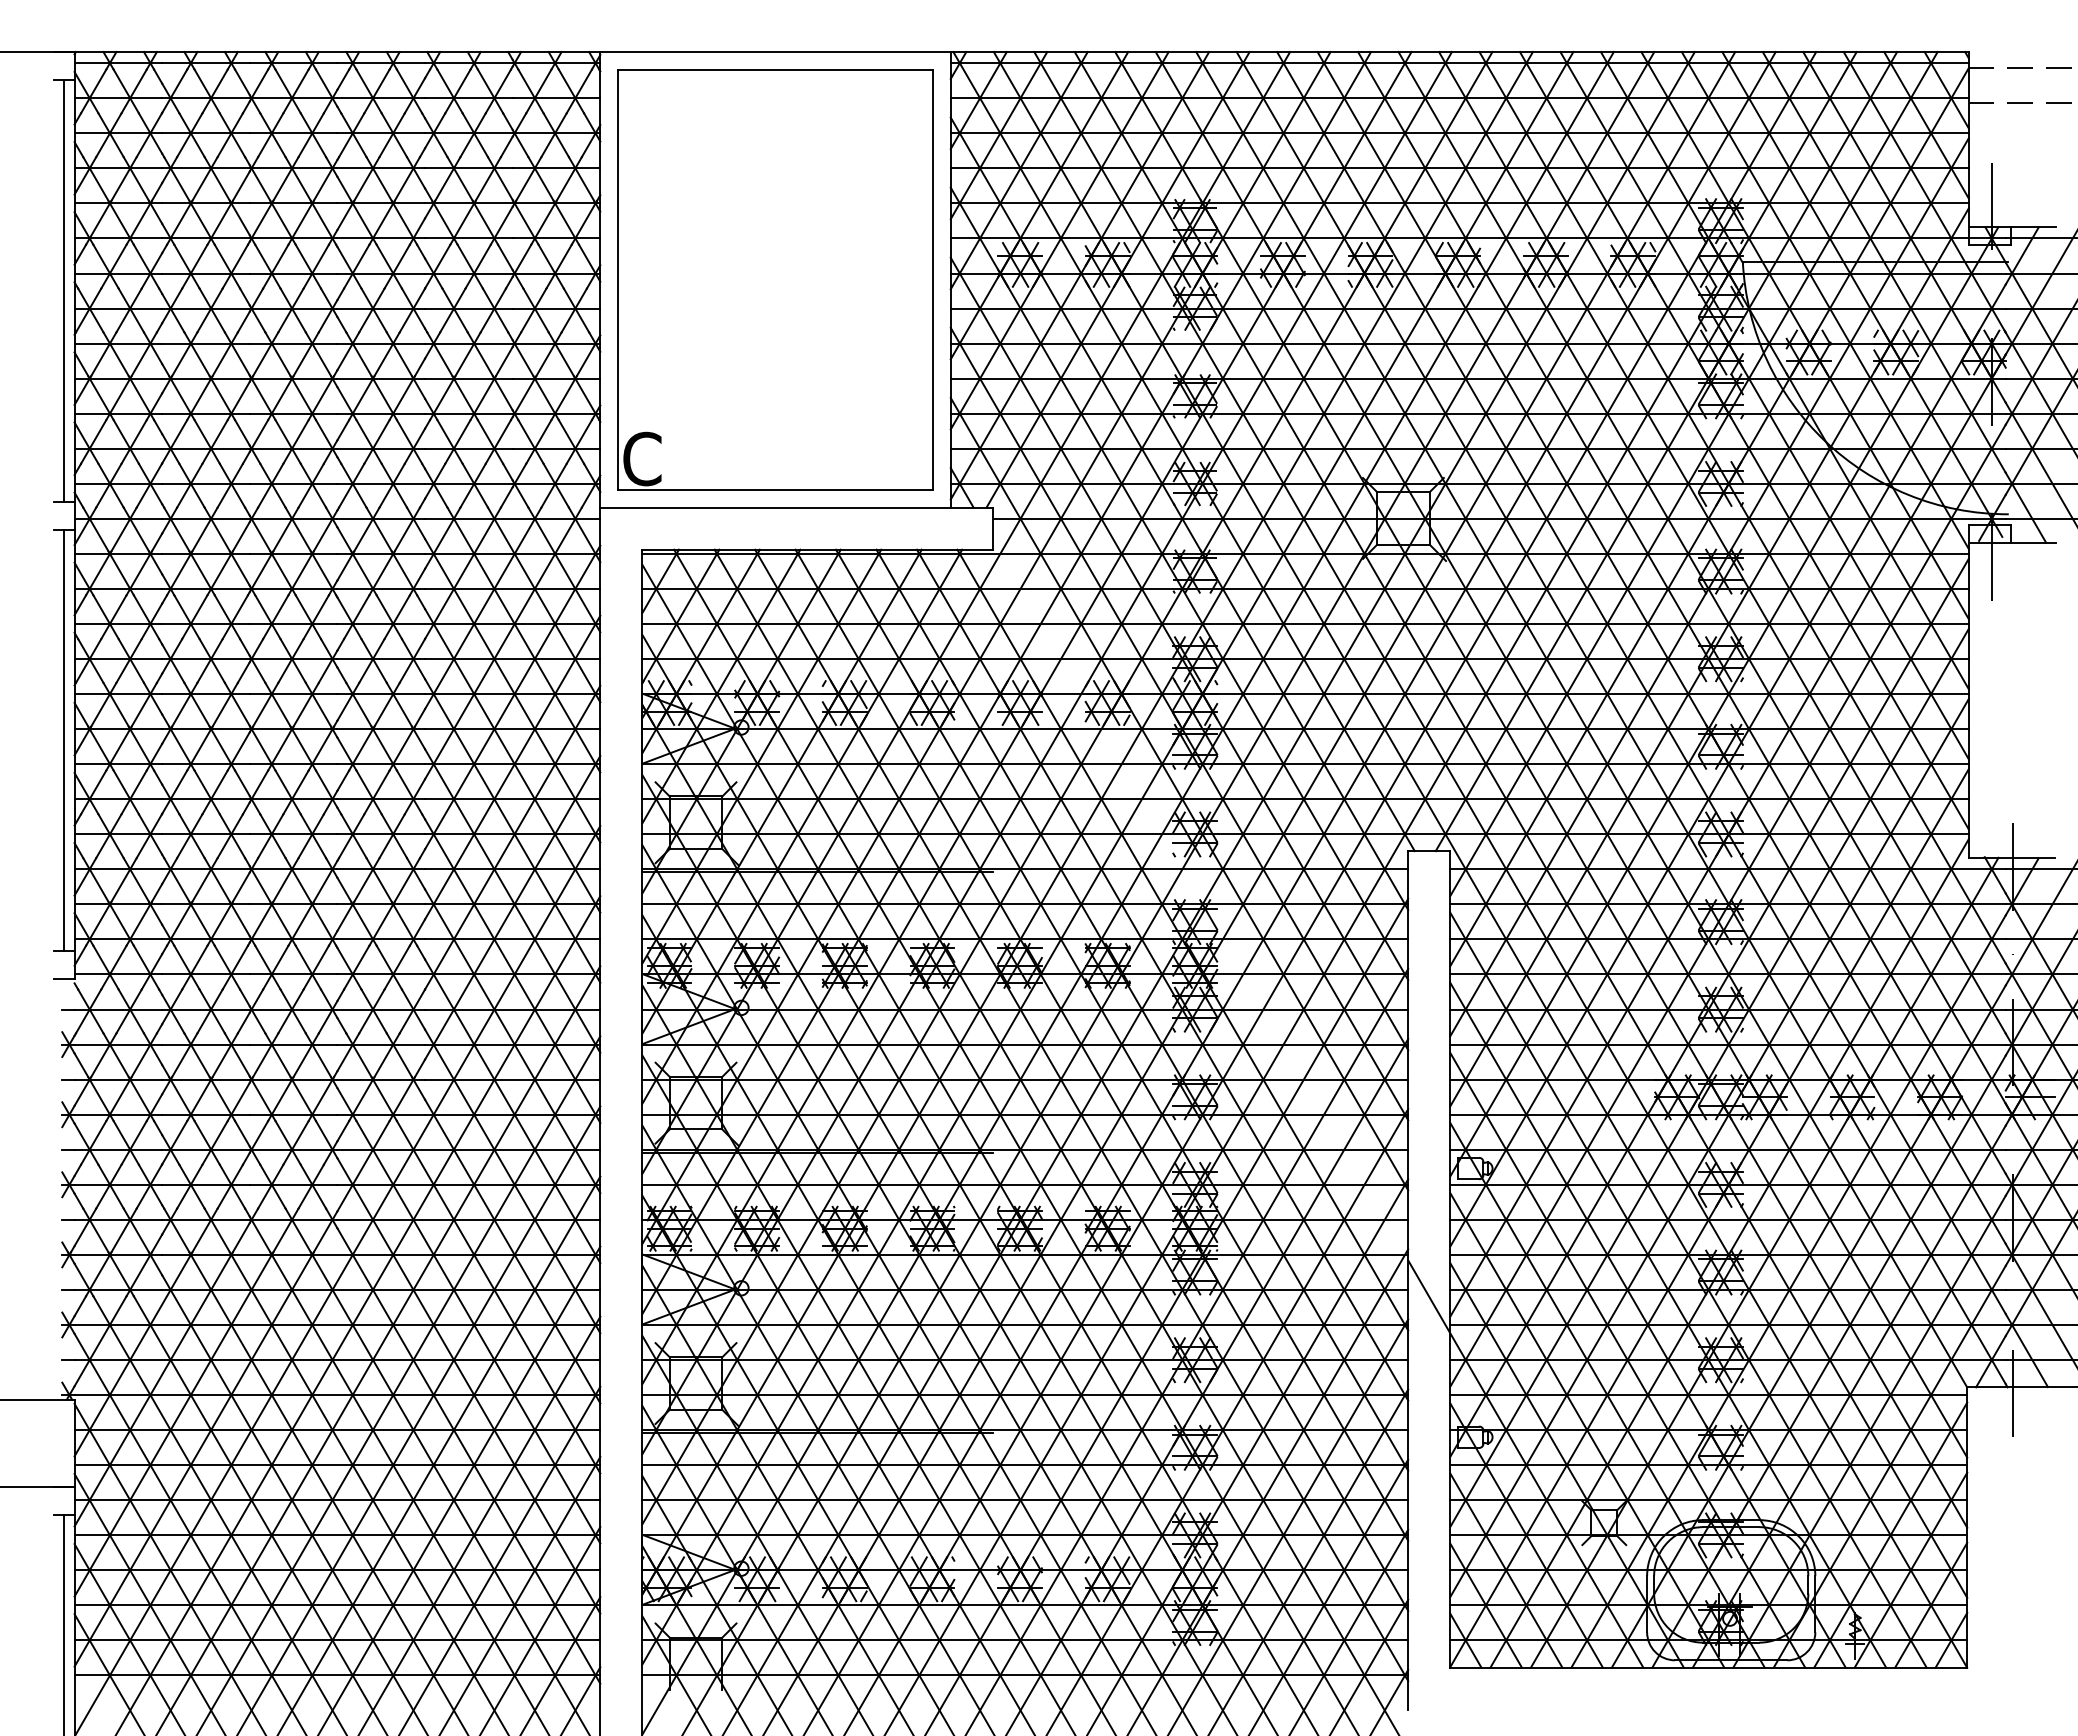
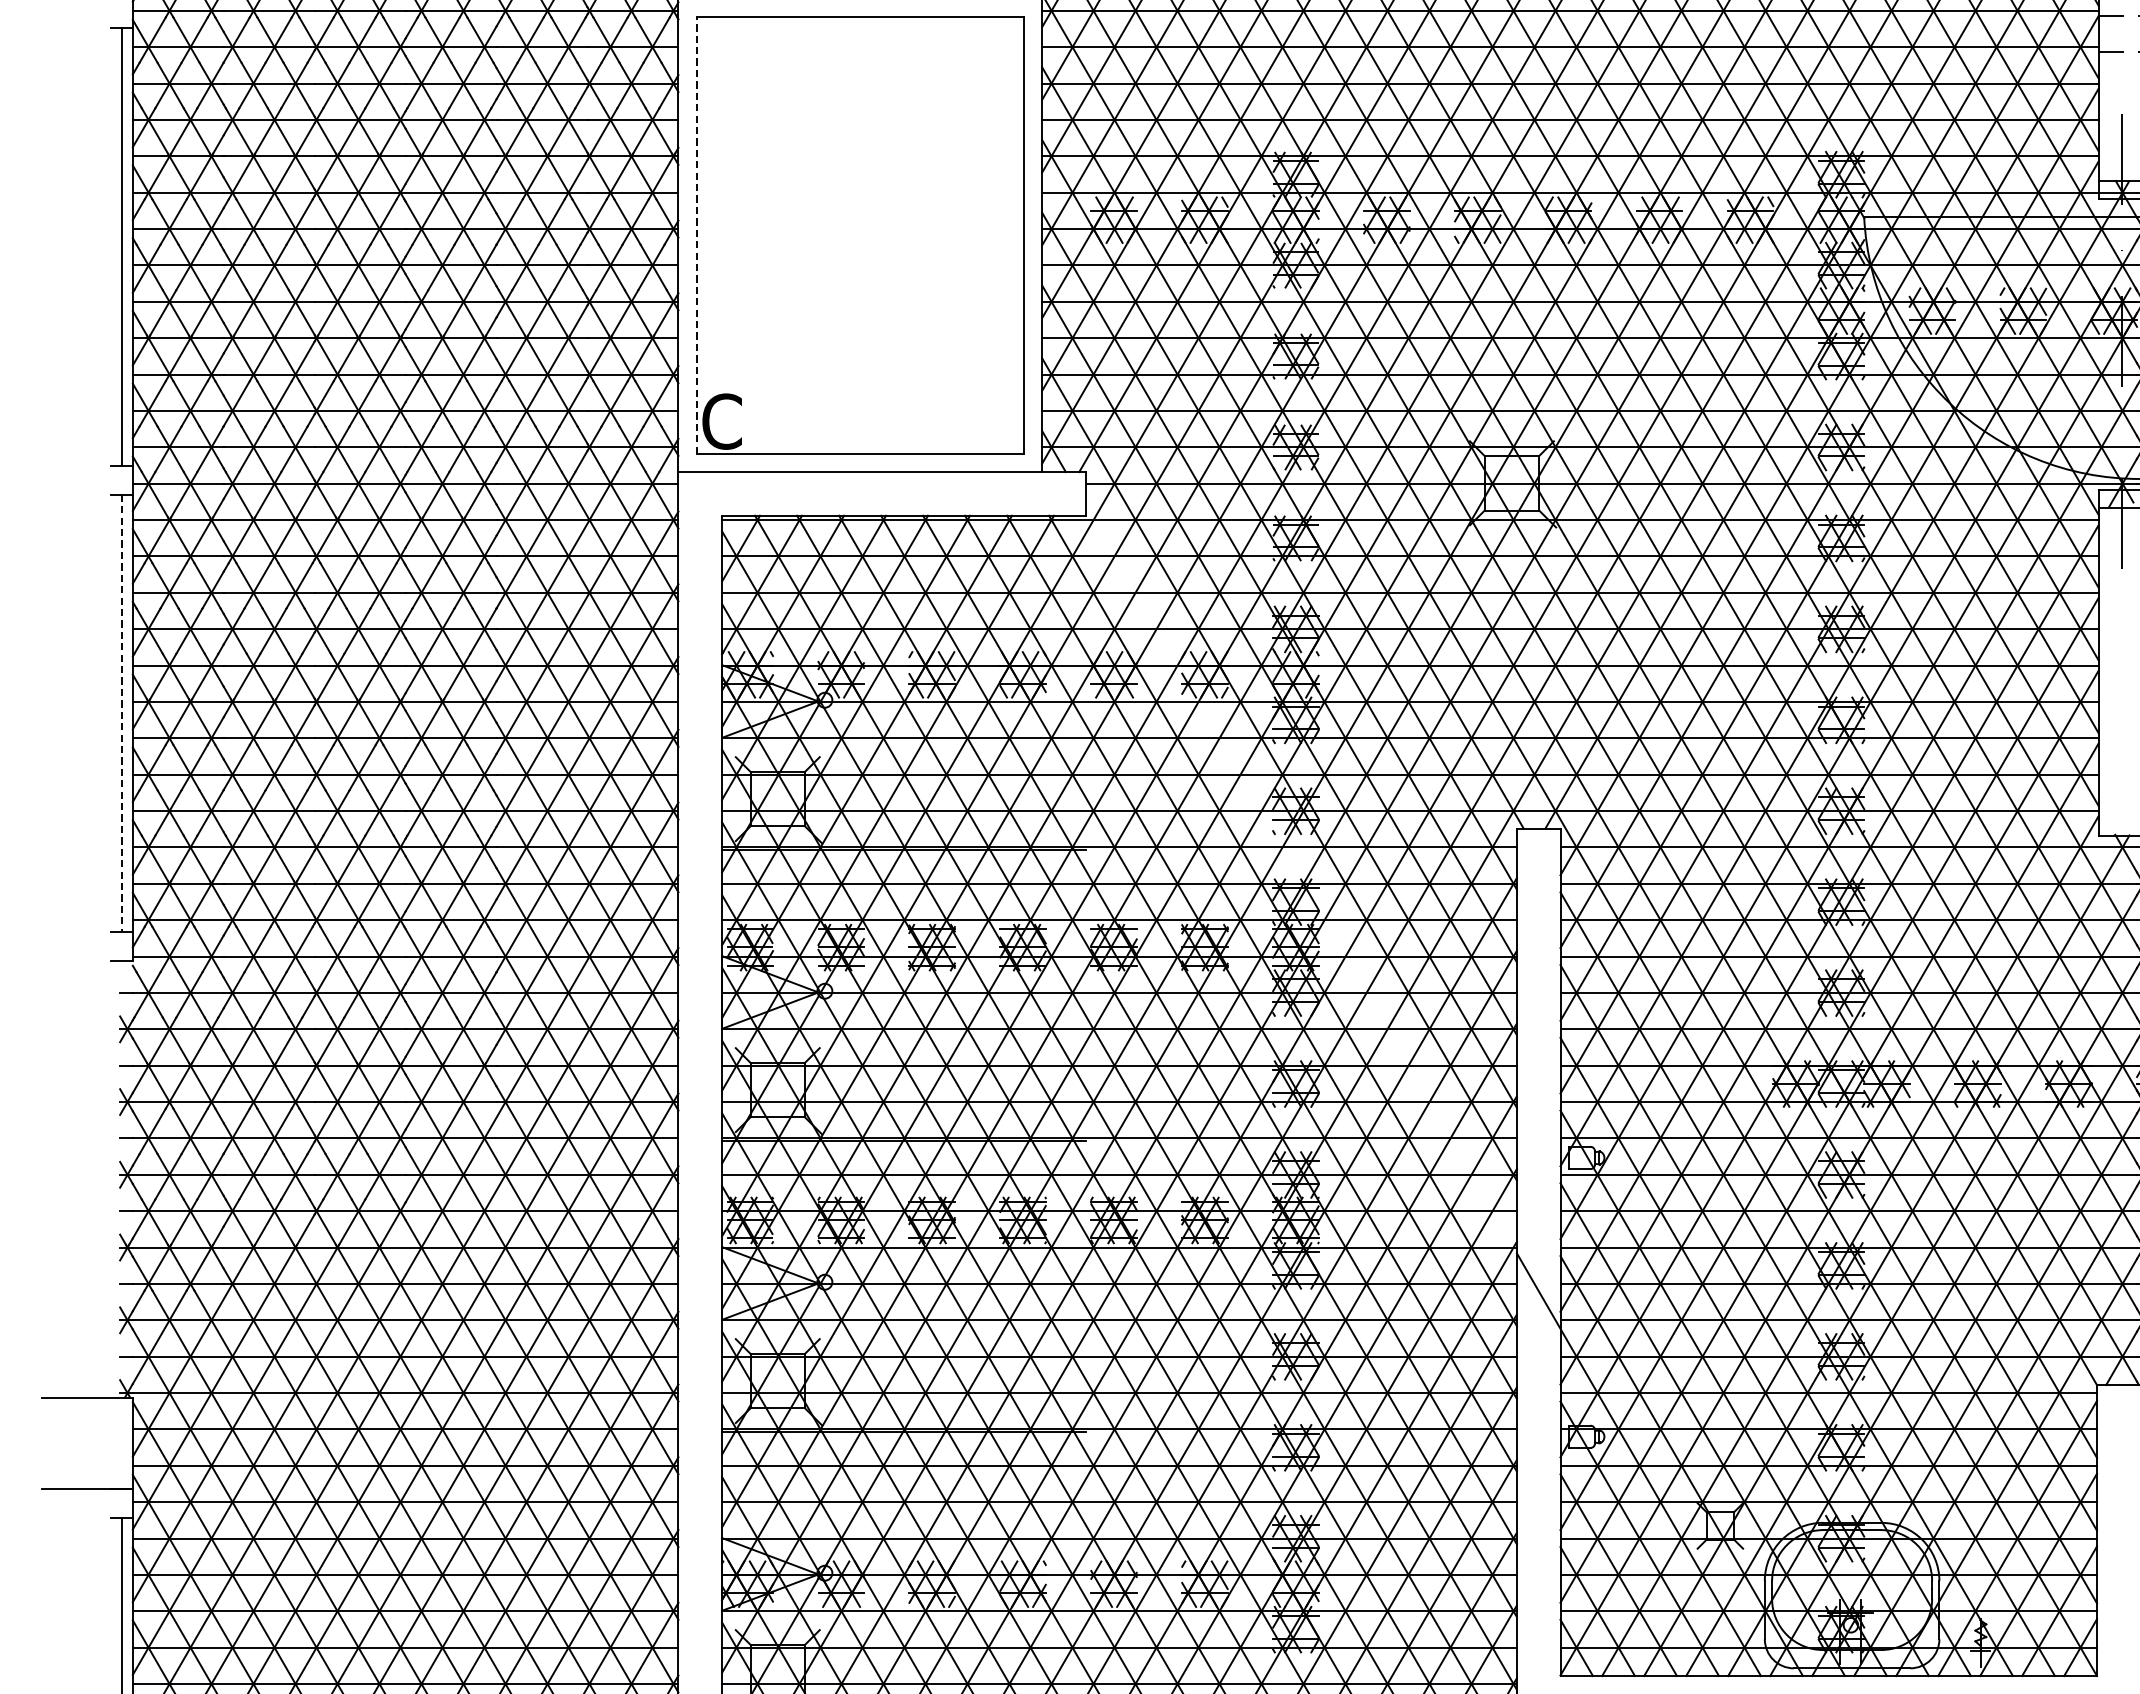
line: (617, 279) -> (696, 235), solid -> dashed
line: (64, 740) -> (122, 713), solid -> dashed

